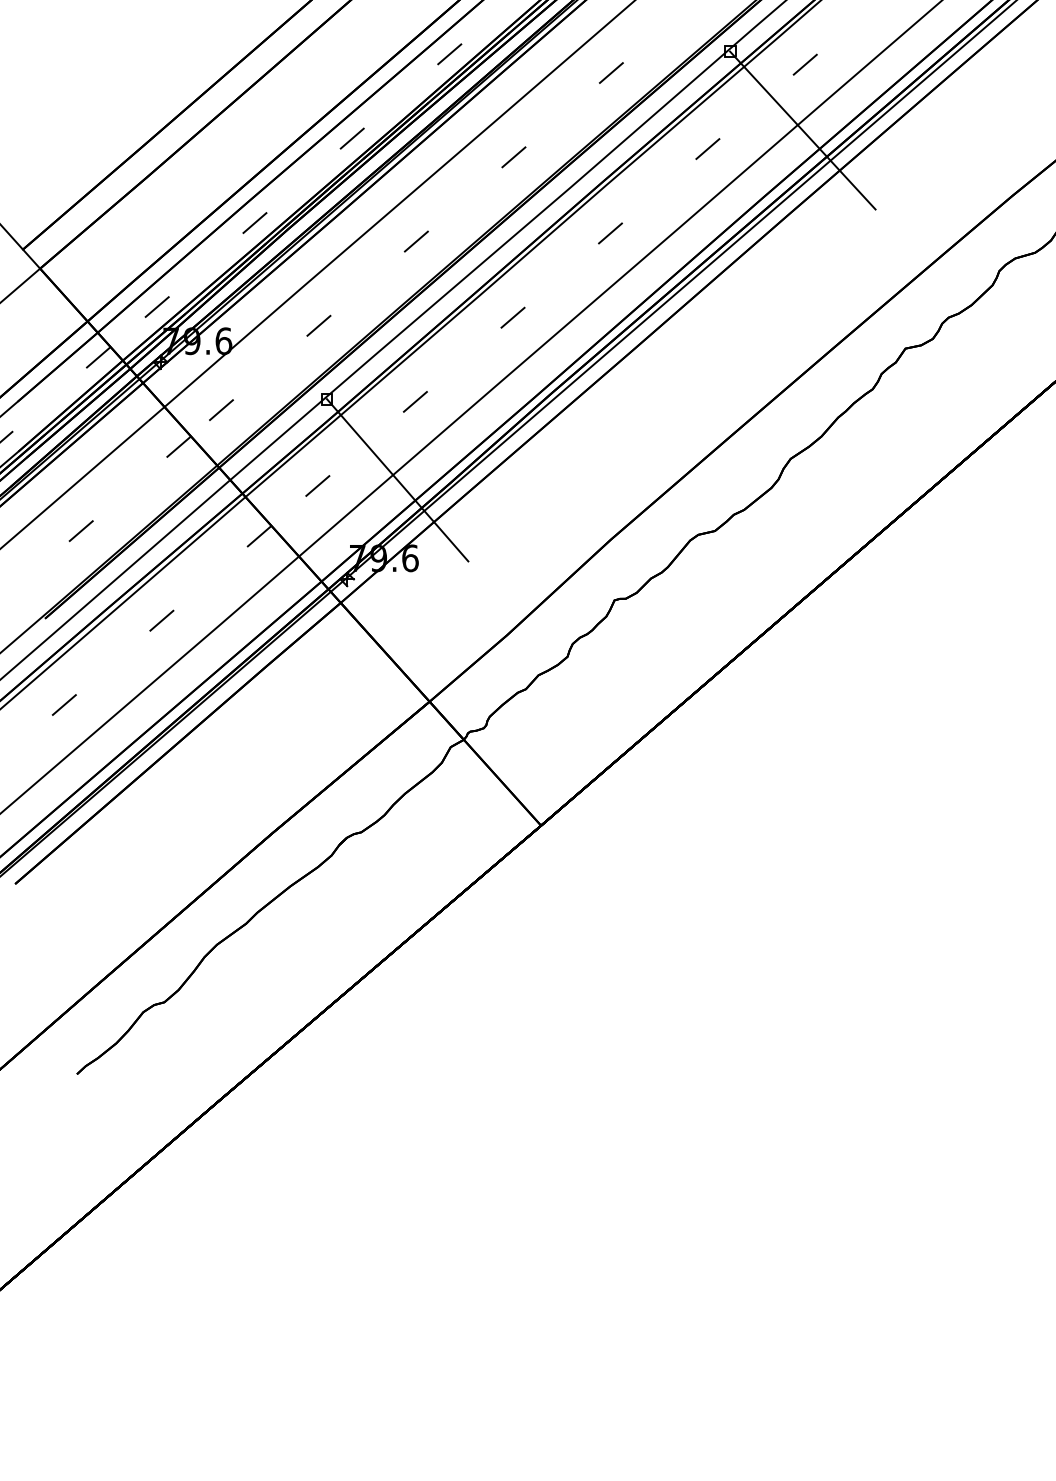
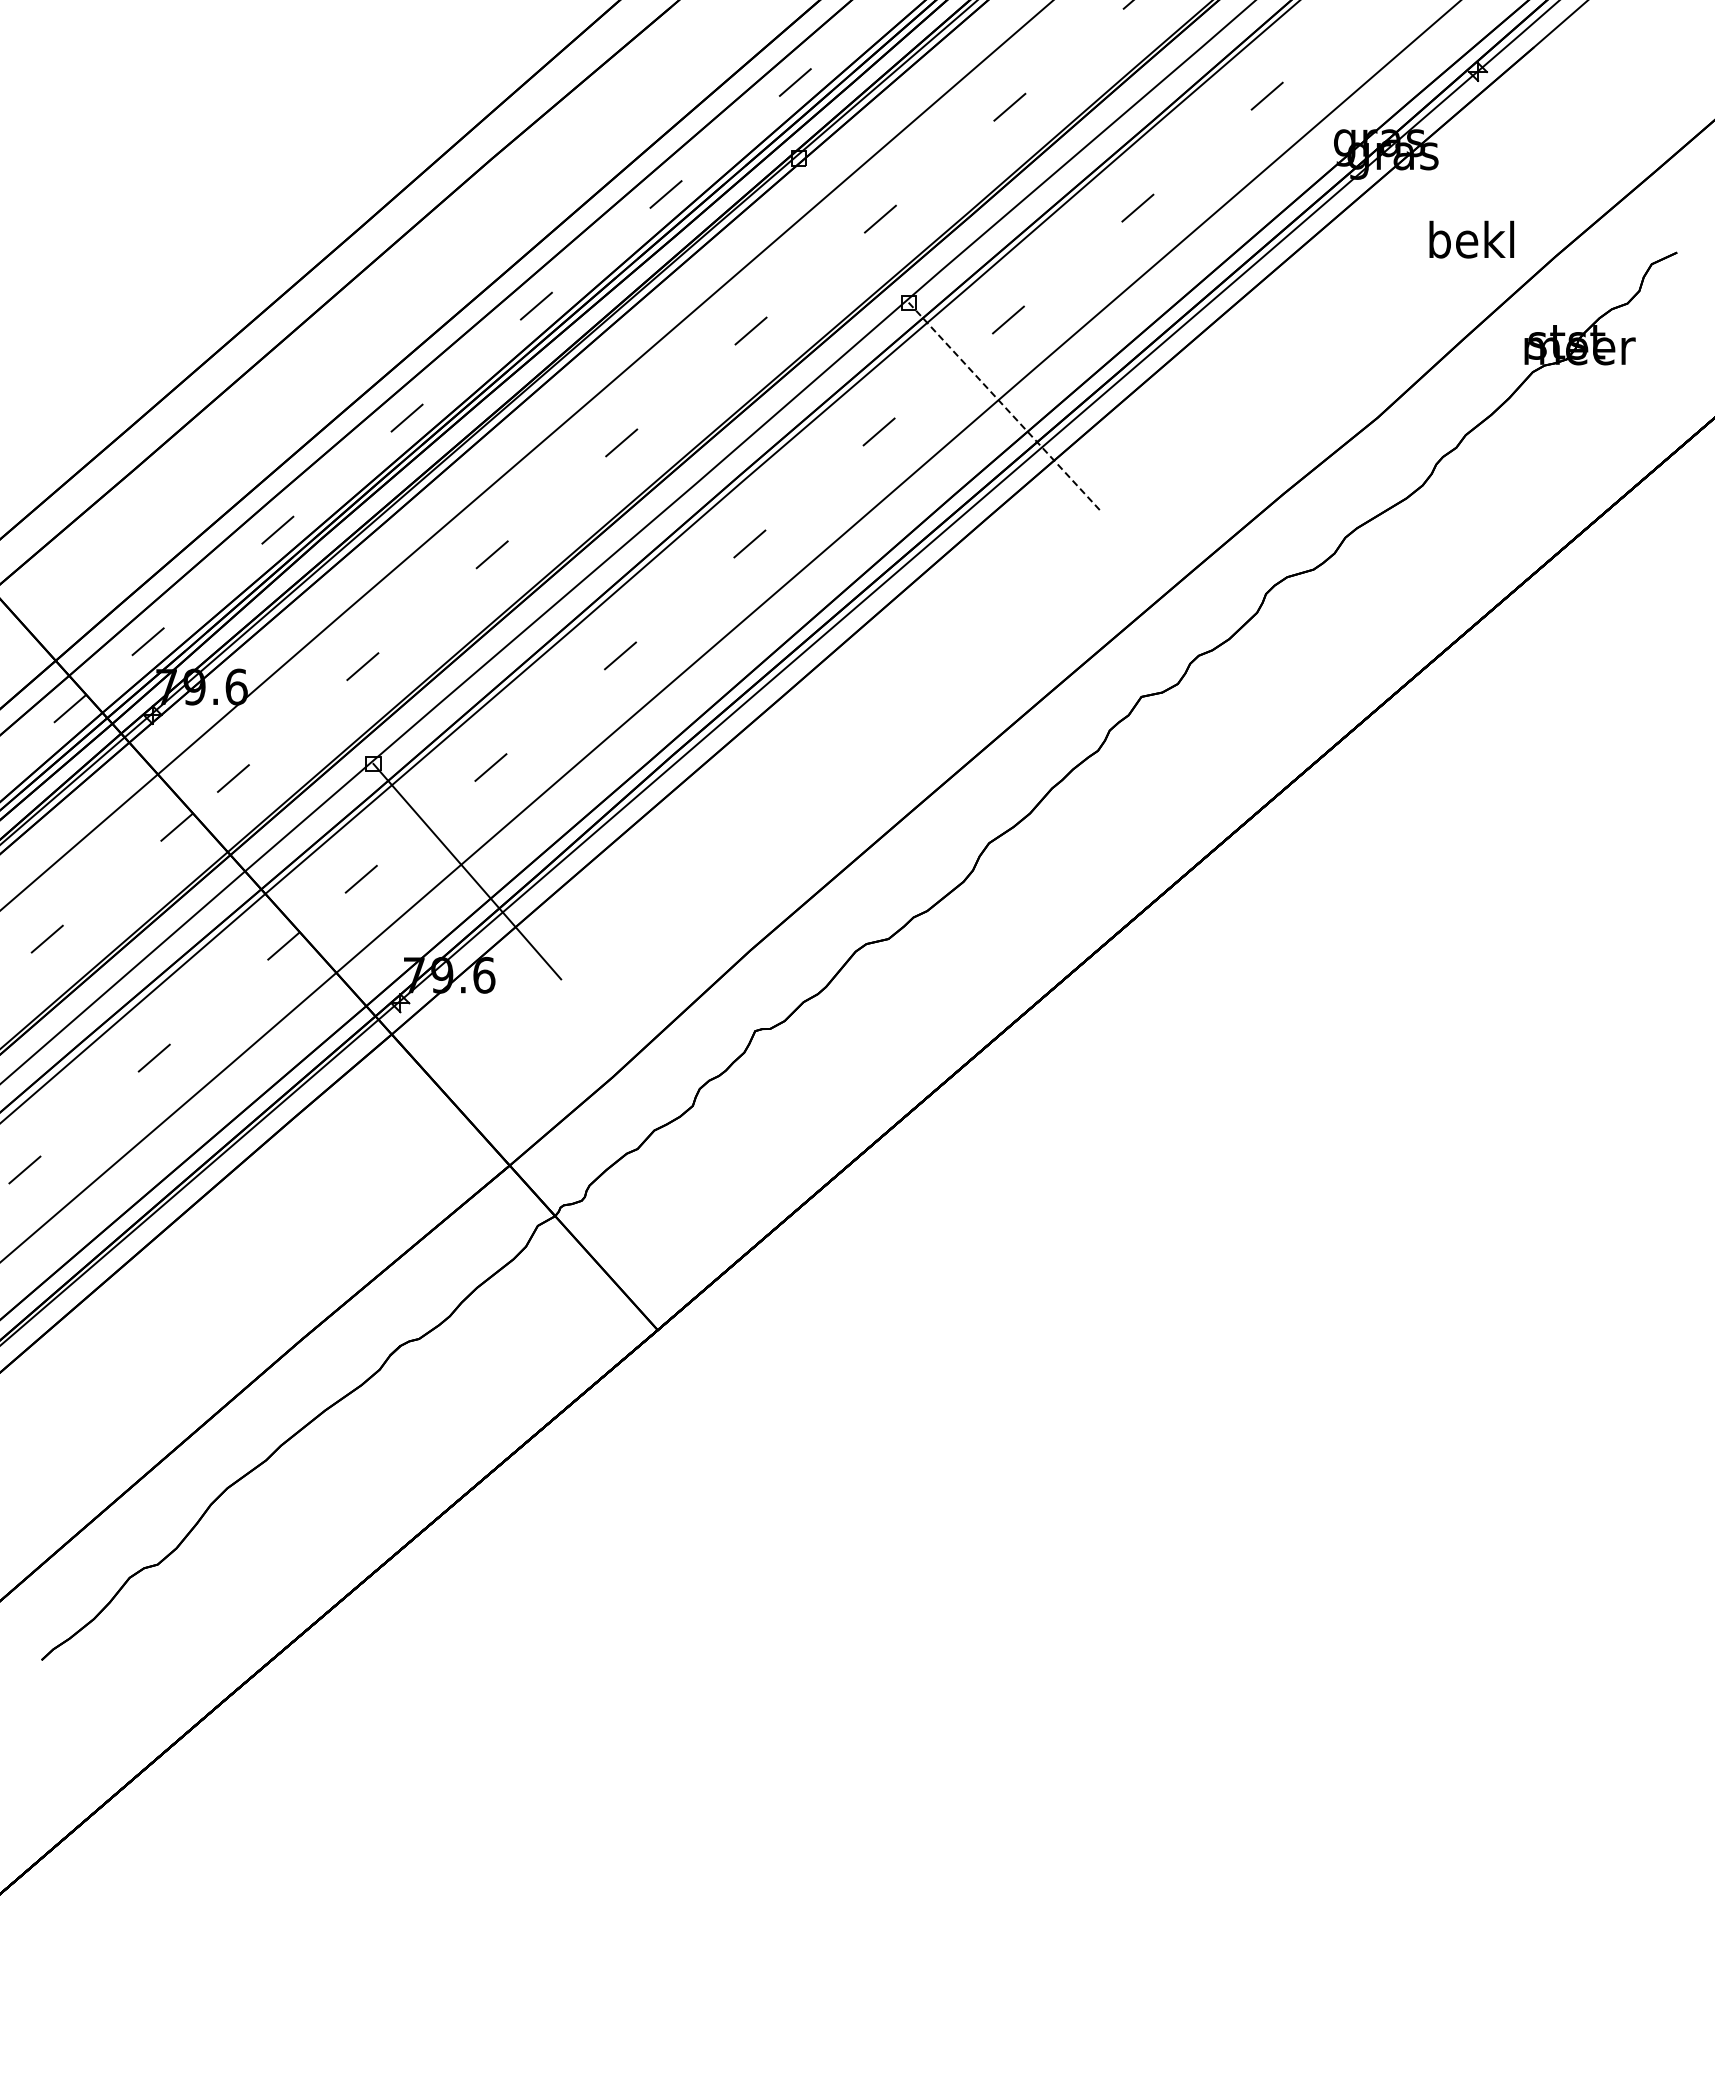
line: (803, 130) -> (1005, 407), solid -> dashed

